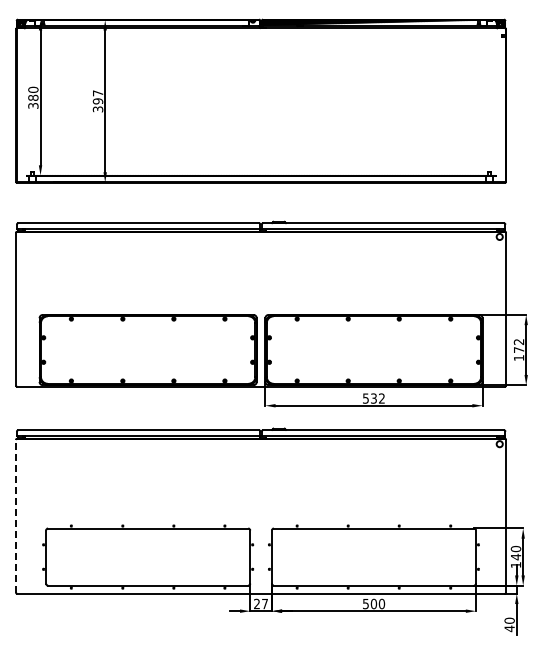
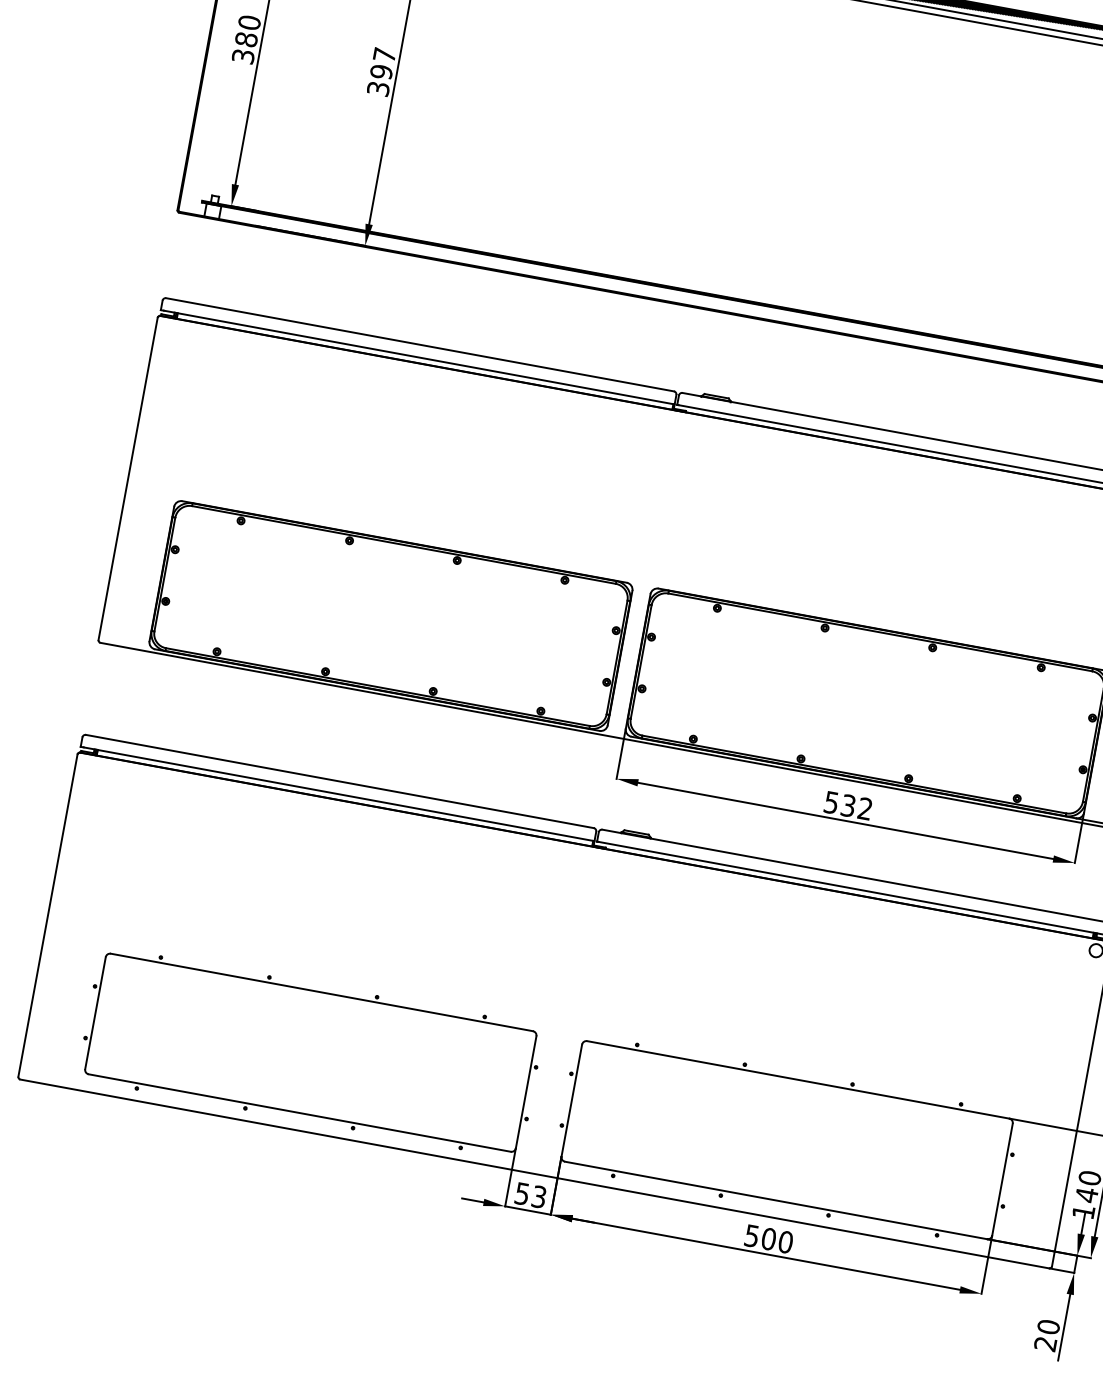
line: (16, 515) -> (49, 914), dashed -> solid
text: (260, 603) -> (529, 1194), 27 -> 53
text: (509, 628) -> (1045, 1343), 40 -> 20

